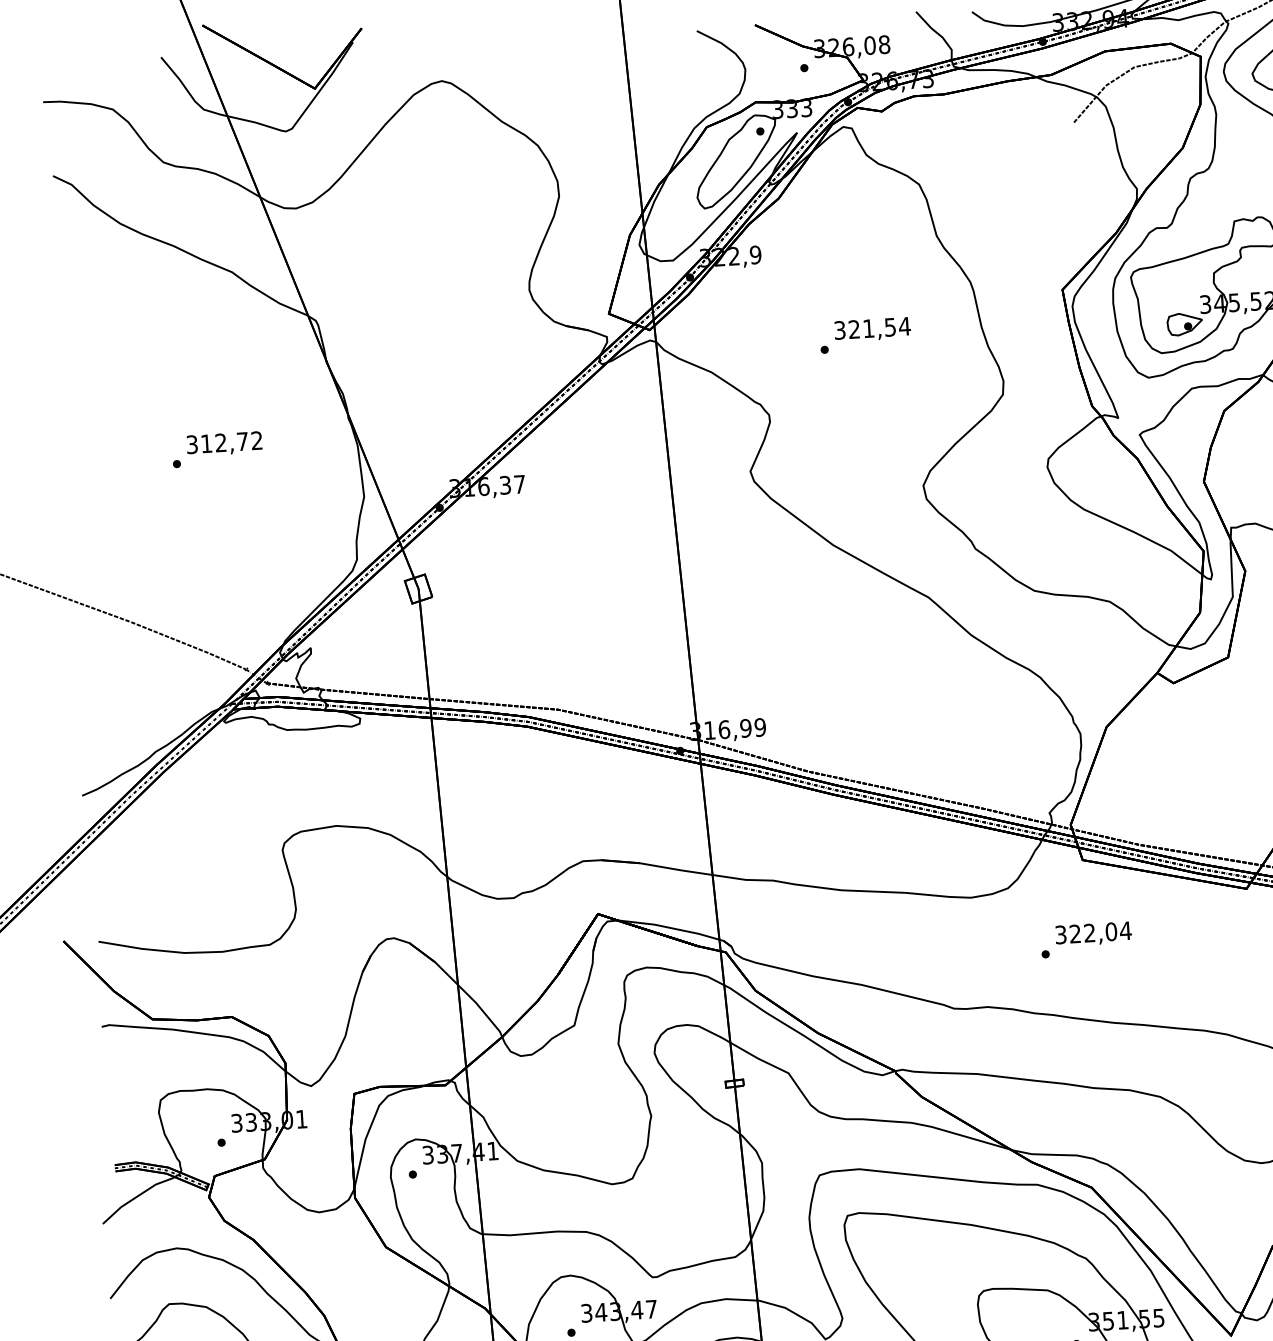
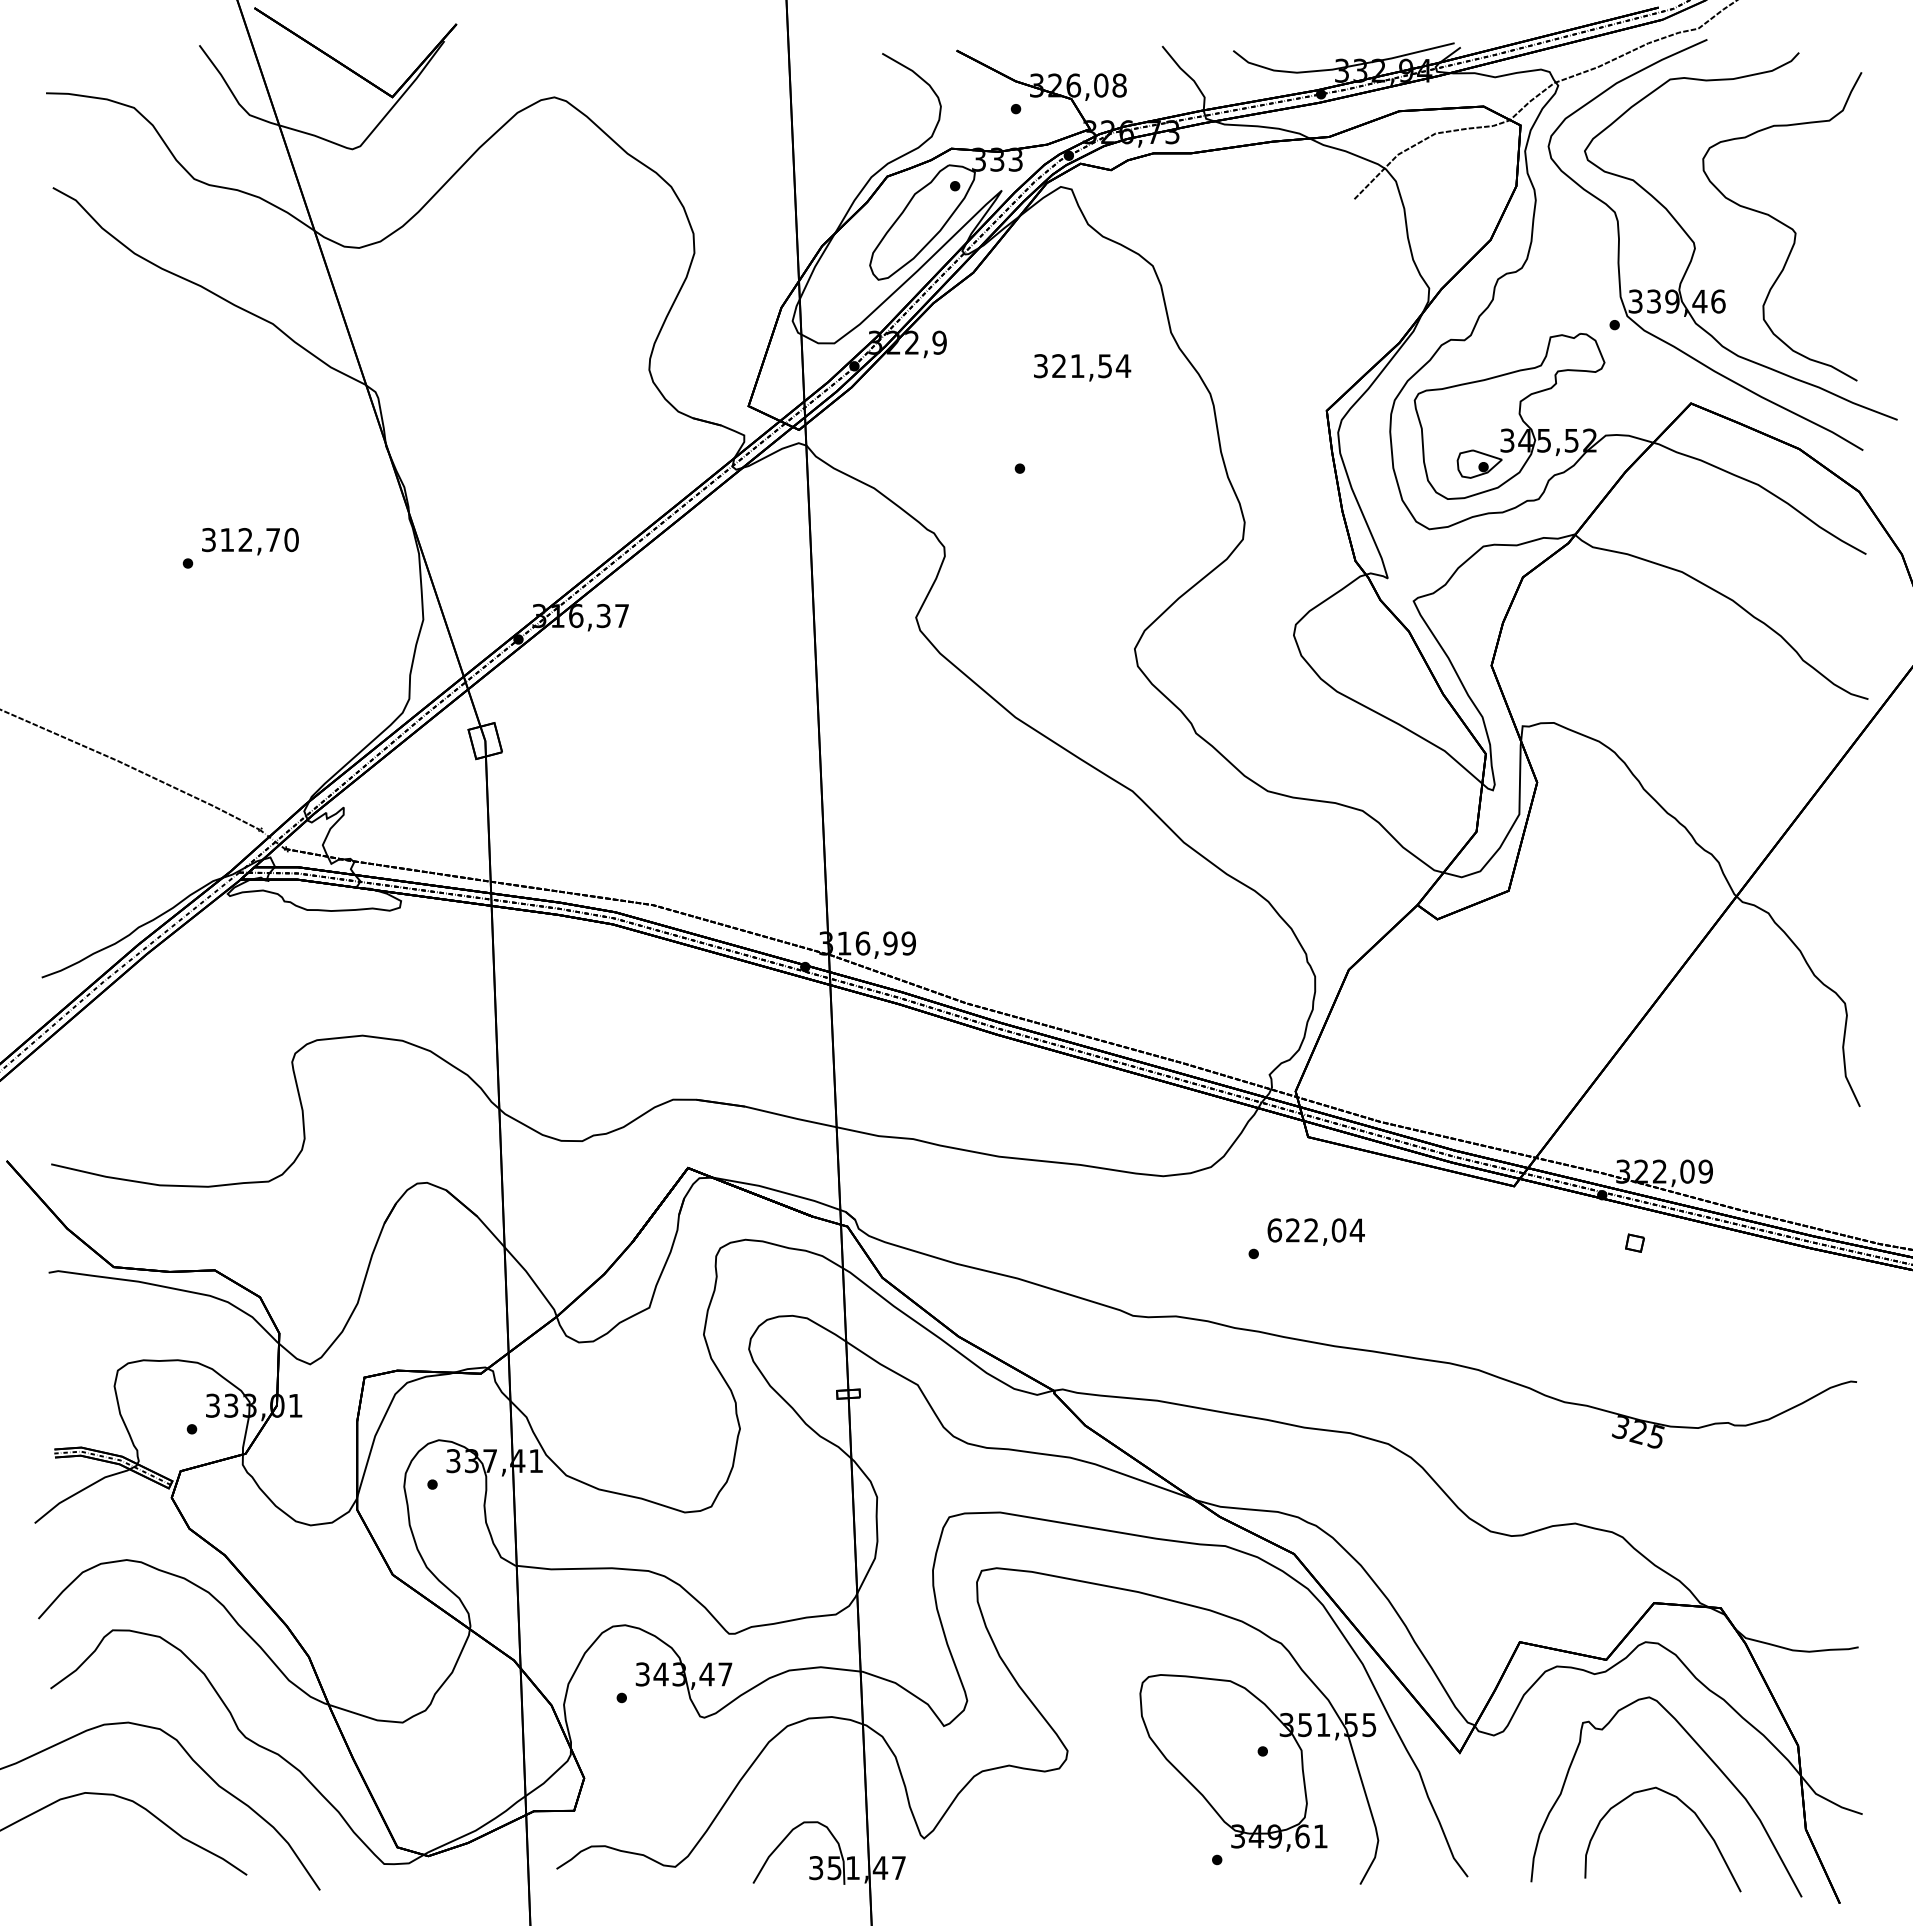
text: (872, 329) -> (1082, 367), moved
text: (257, 441) -> (291, 540), 312,72 -> 312,70
text: (1060, 934) -> (1274, 1230), 322,04 -> 622,04

